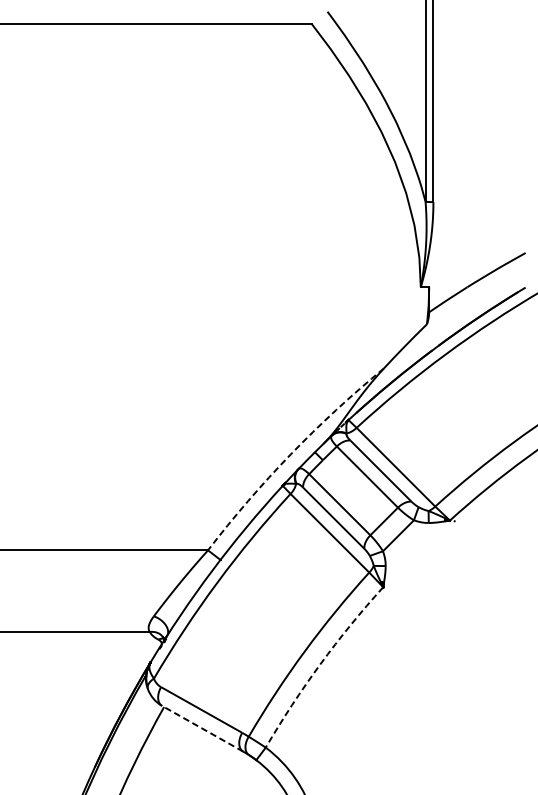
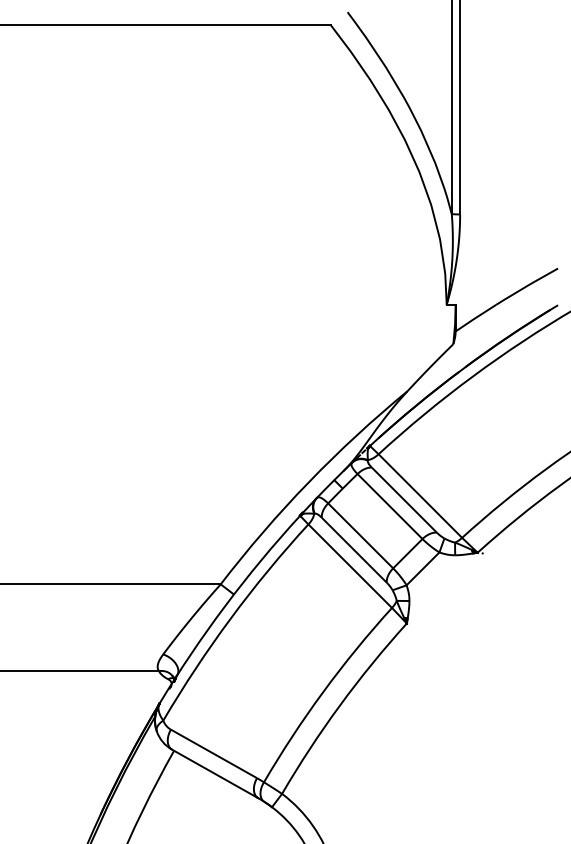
arc: (290, 454) -> (308, 482), dashed -> solid
arc: (320, 664) -> (340, 705), dashed -> solid
line: (202, 728) -> (214, 773), dashed -> solid

